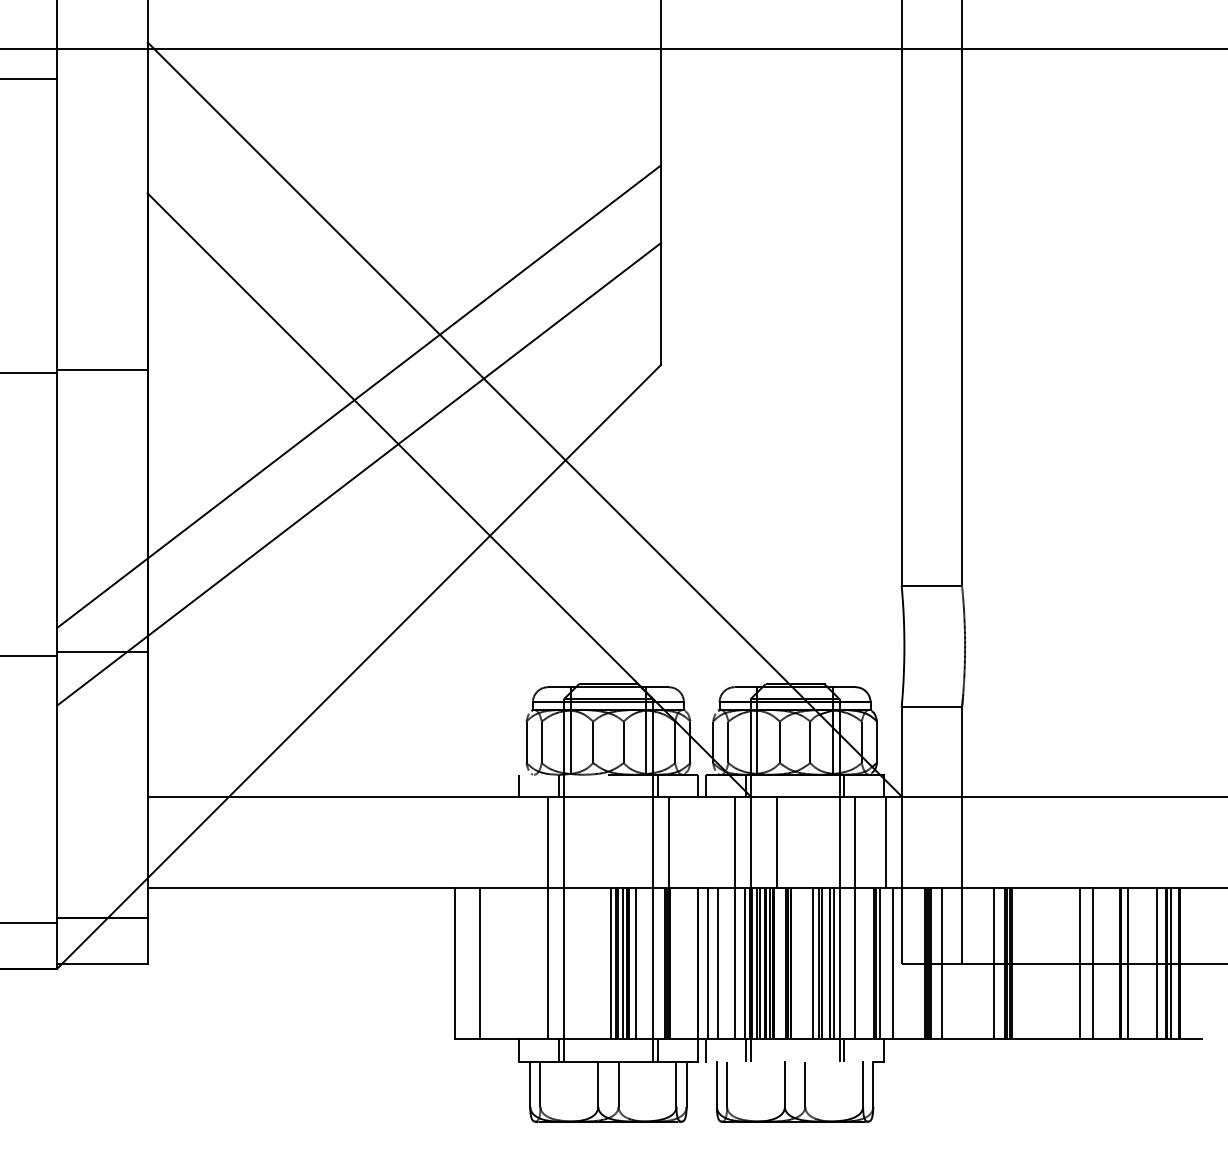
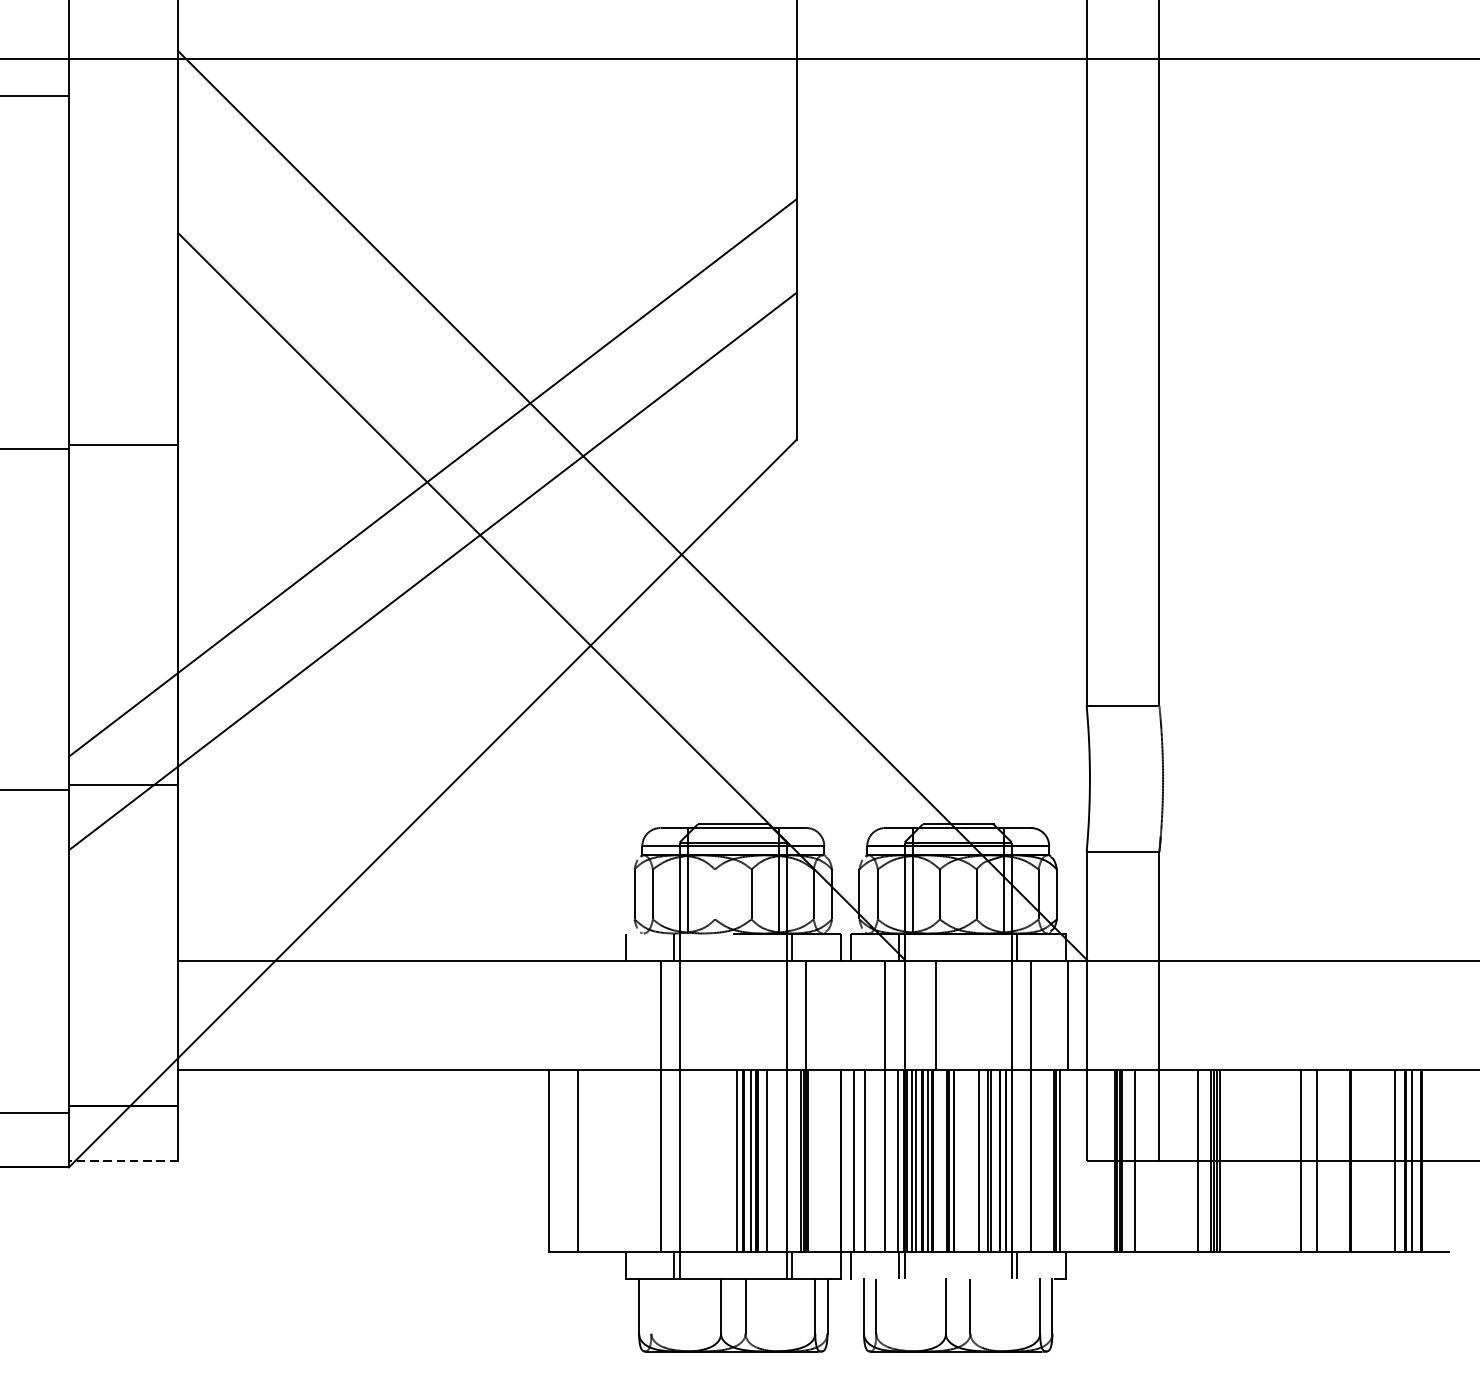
line: (593, 742) -> (715, 894), removed
line: (101, 963) -> (122, 1160), solid -> dashed
line: (893, 963) -> (1076, 1160), removed
line: (1127, 963) -> (1358, 1160), removed
line: (540, 1084) -> (651, 1306), removed

